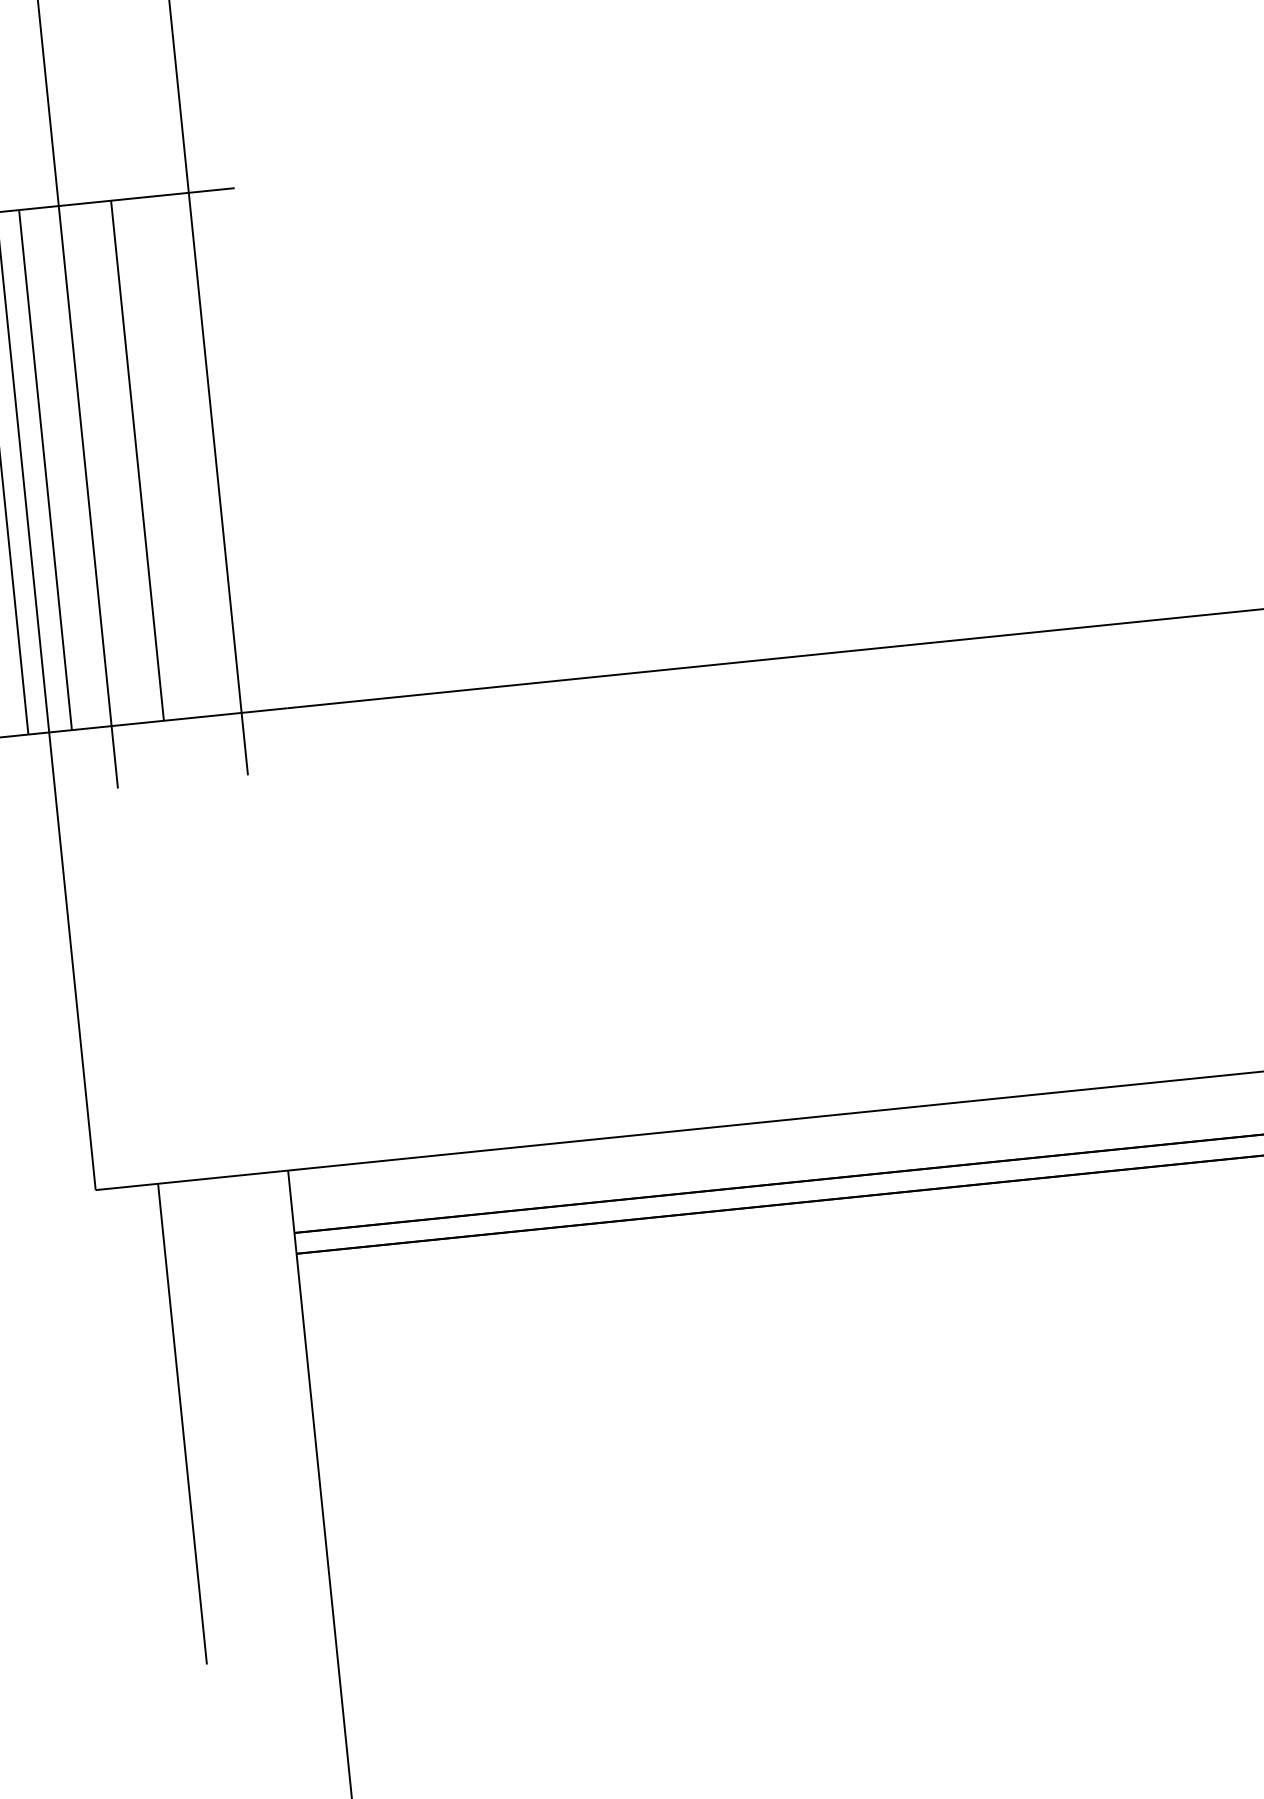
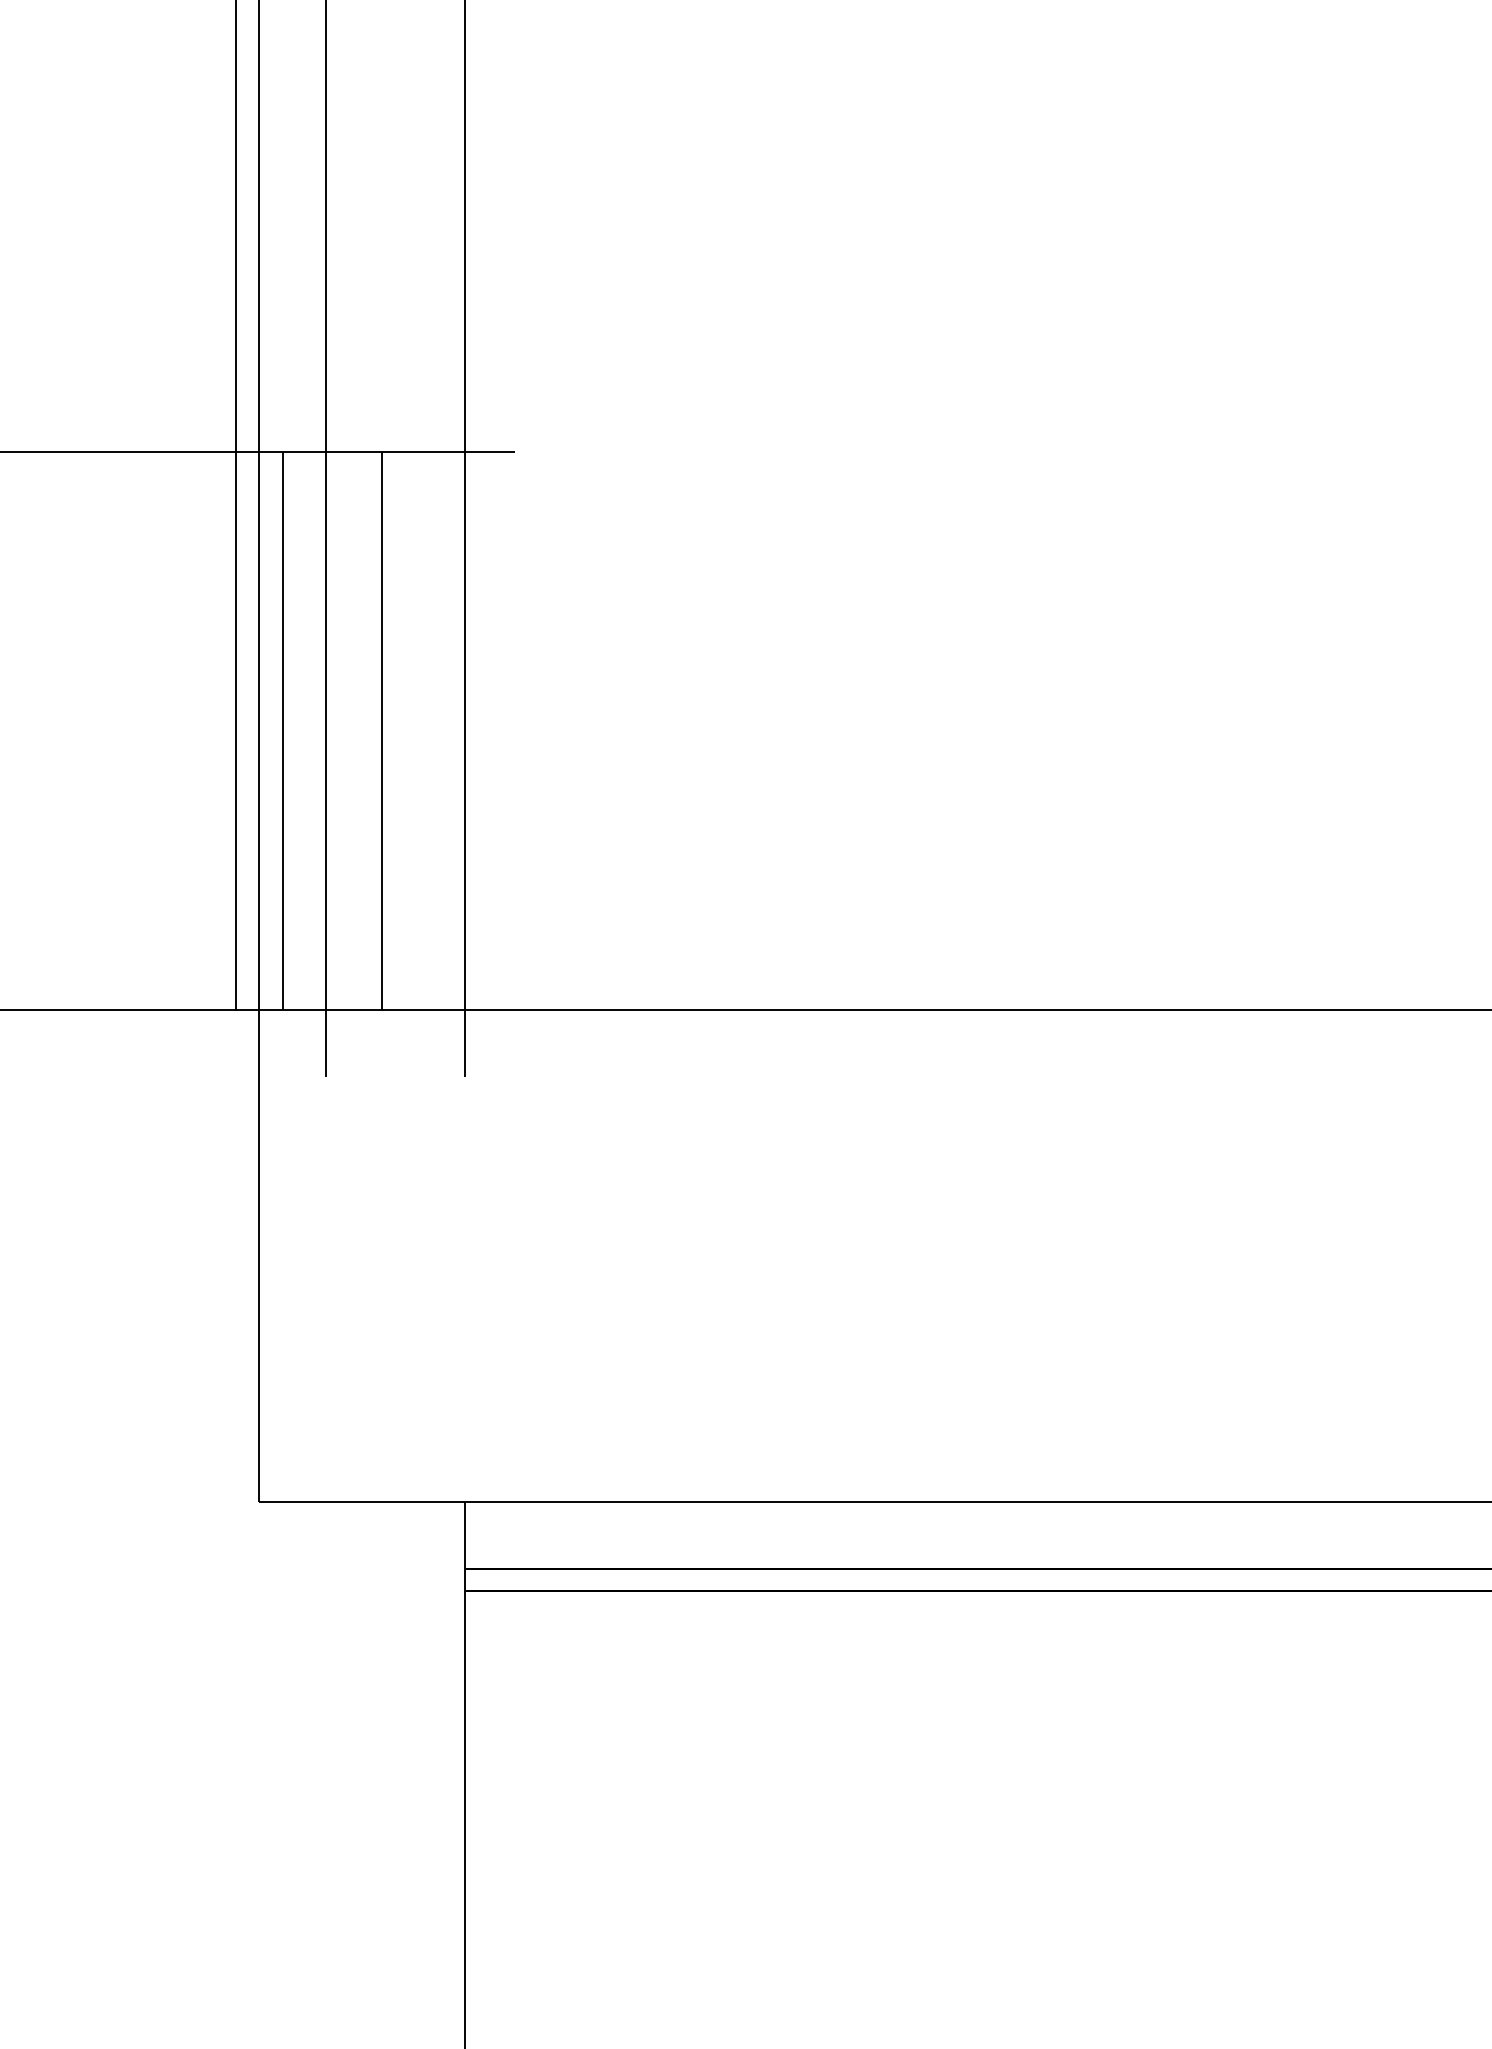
line: (182, 1423) -> (325, 1759), removed

